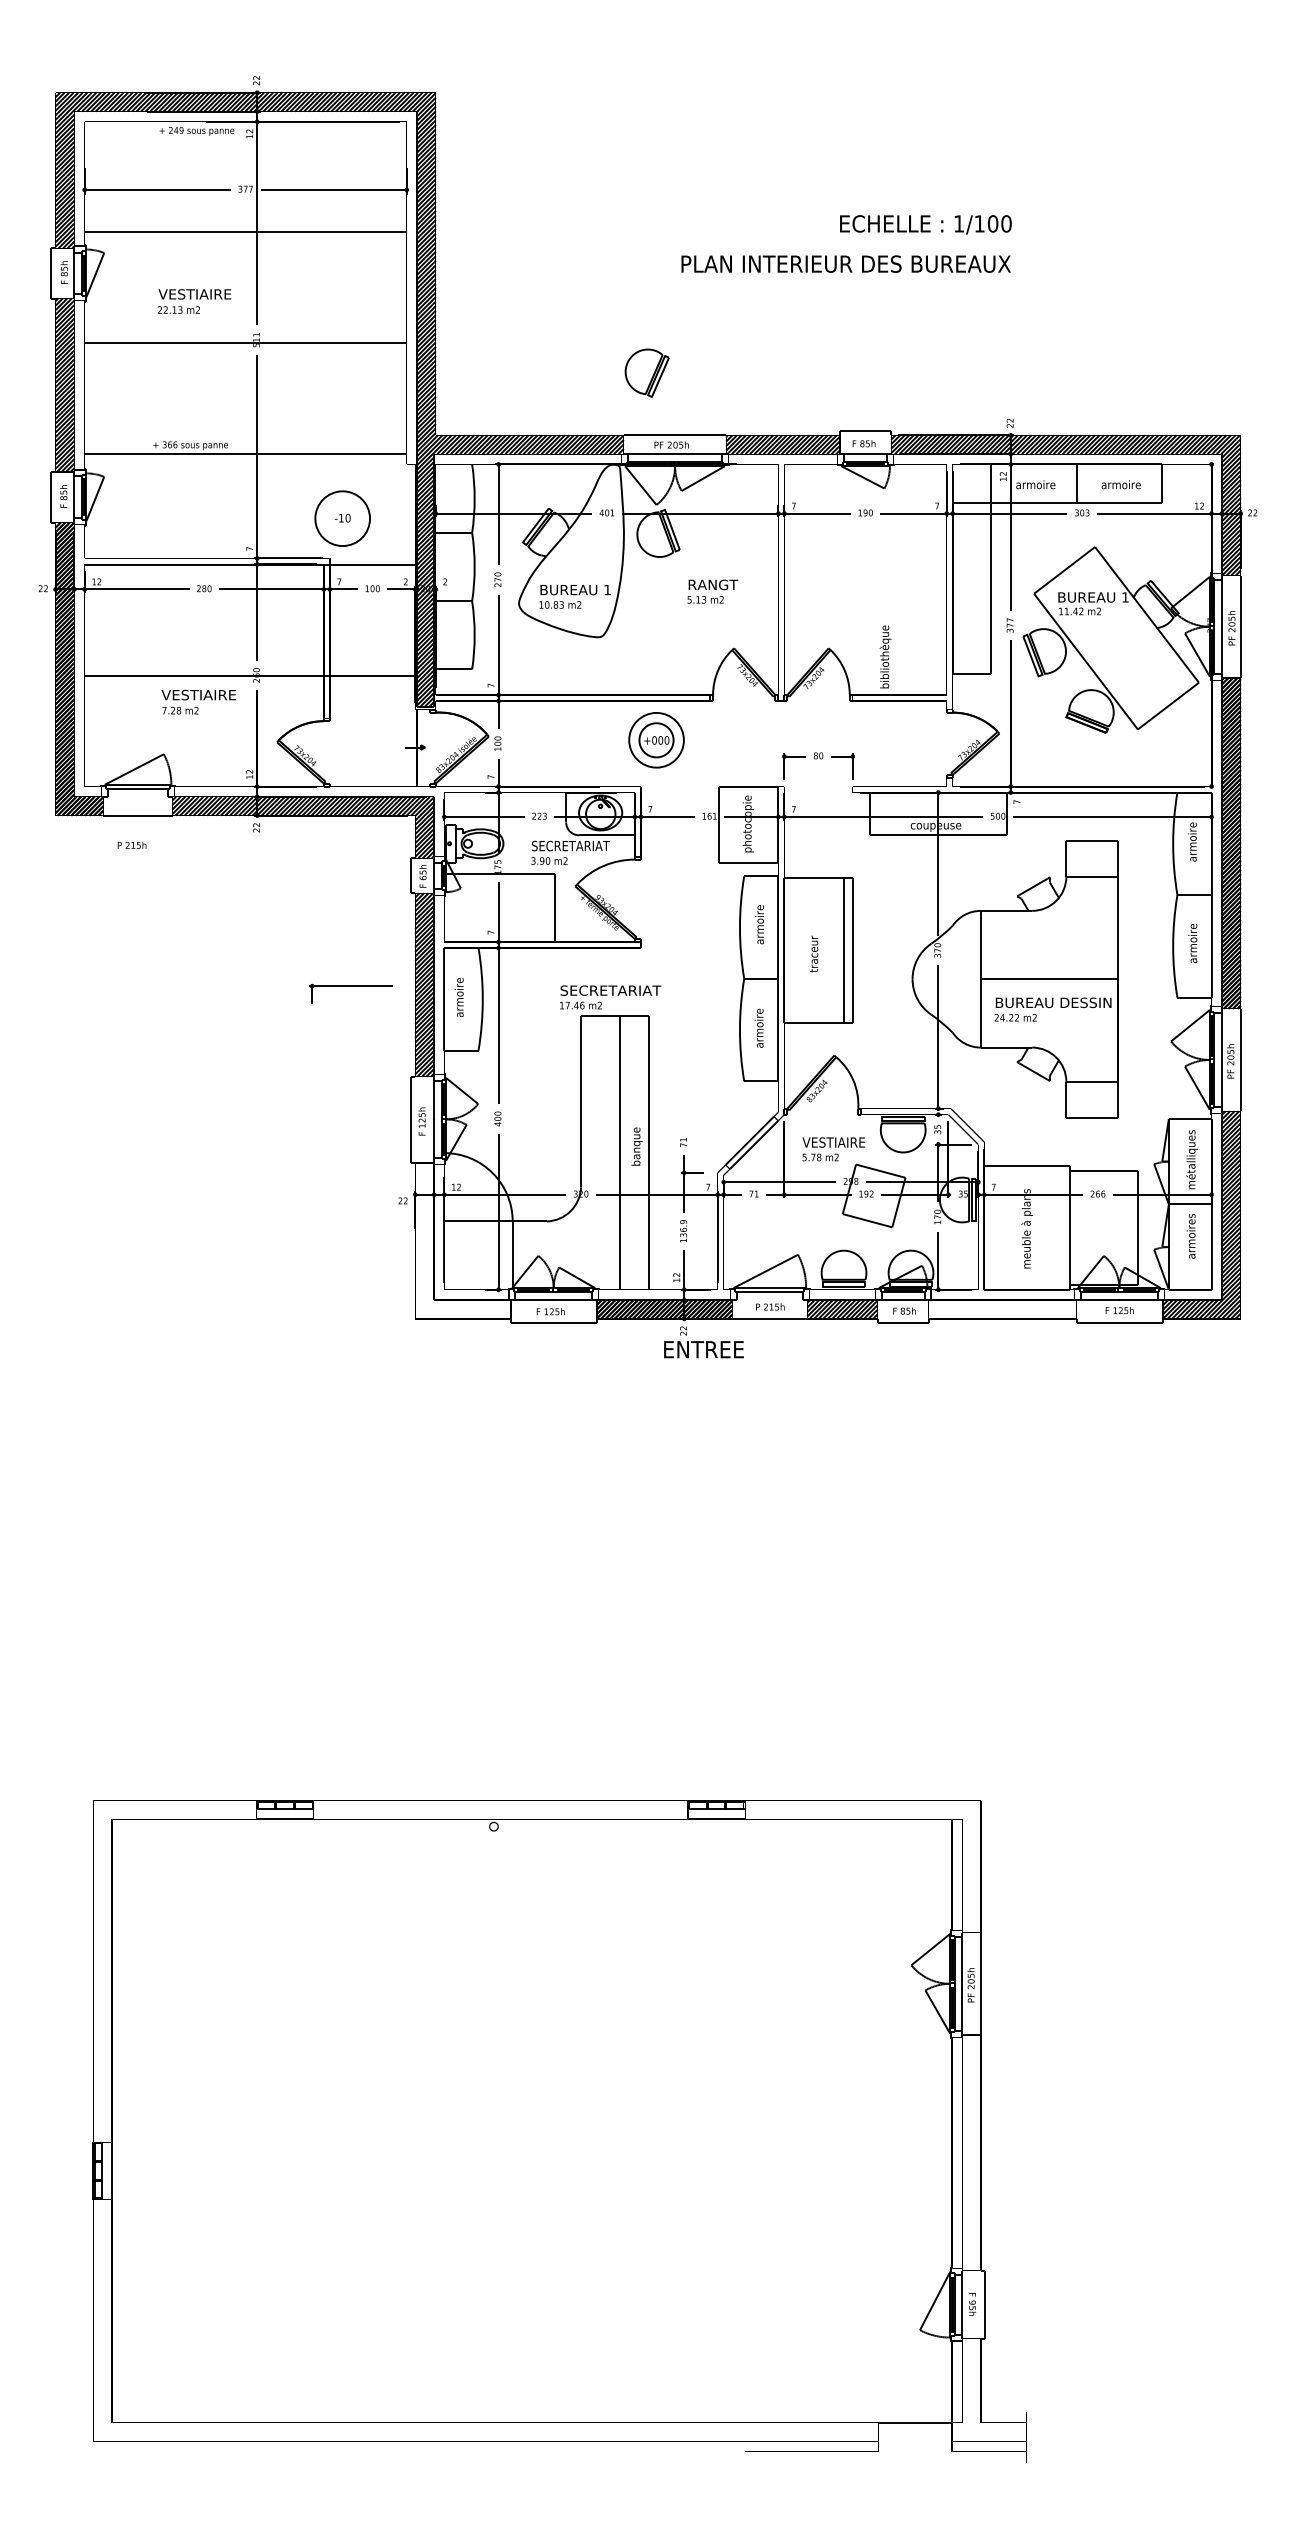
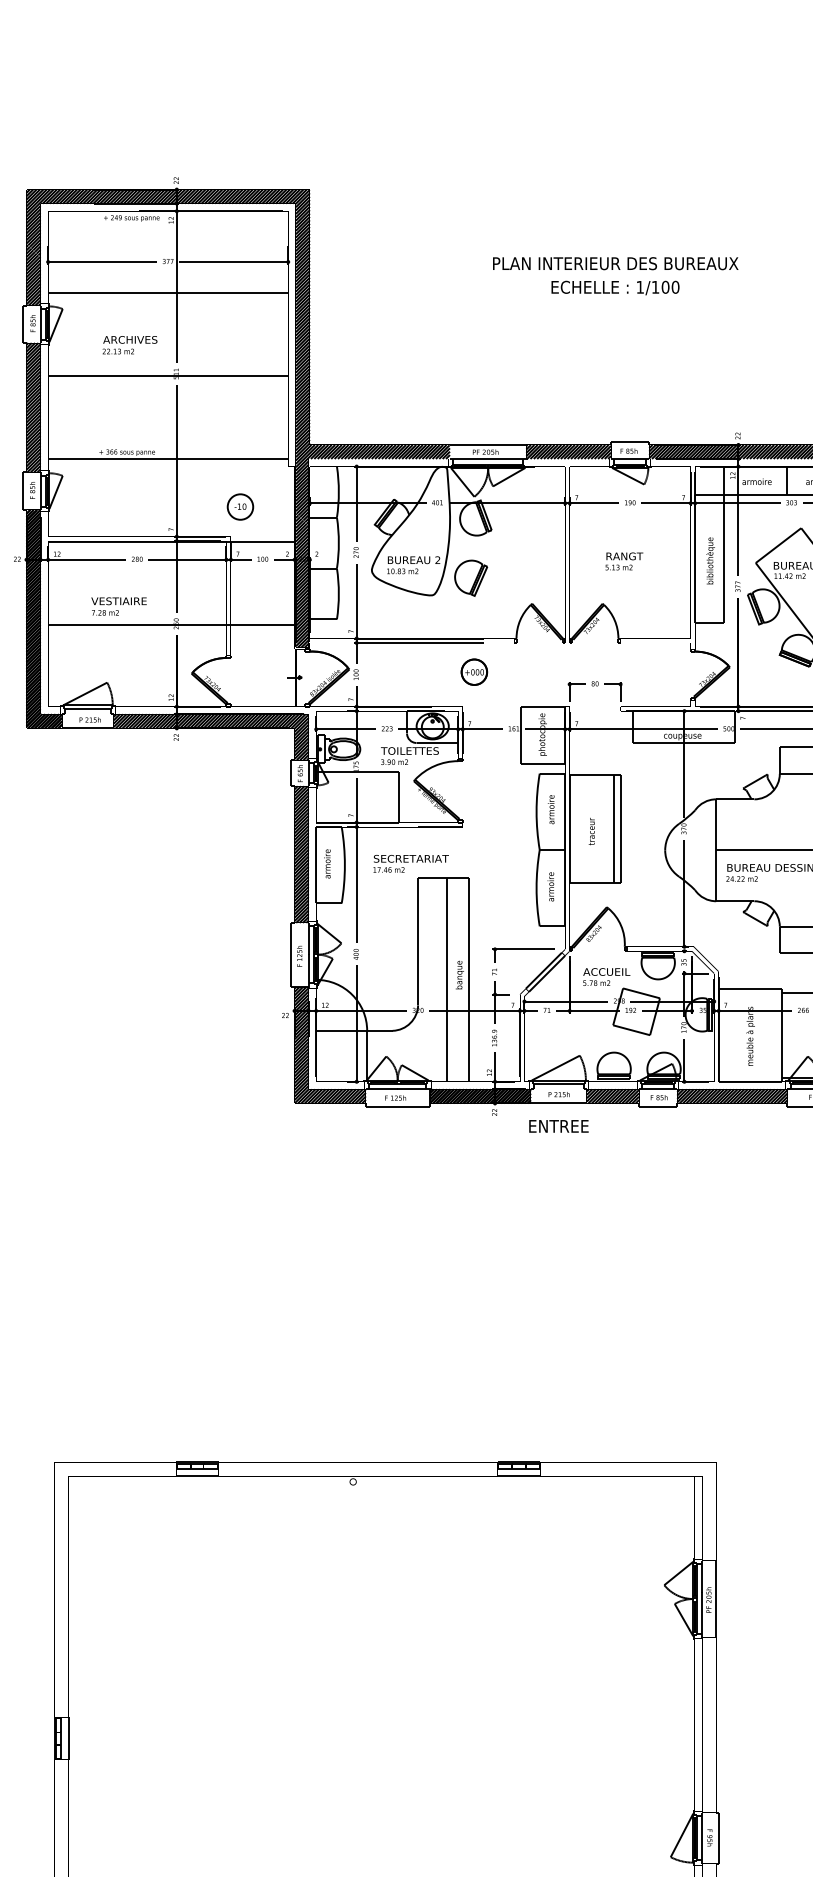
text: (925, 224) -> (615, 287), moved
text: (845, 263) -> (615, 263), moved
text: (194, 294) -> (130, 339), VESTIAIRE -> ARCHIVES
part: (646, 372) -> (470, 577), moved
circle: (342, 518) -> (240, 506), size x0.62
text: (607, 589) -> (437, 559), 1 -> 2
text: (712, 591) -> (624, 561), moved
text: (885, 656) -> (710, 560), moved
text: (198, 701) -> (118, 606), moved
circle: (656, 740) -> (474, 672), size x0.62
text: (131, 844) -> (89, 719), moved
text: (570, 845) -> (410, 750), SECRETARIAT -> TOILETTES
part: (350, 986) -> (523, 949), moved
text: (610, 997) -> (411, 863), moved
text: (833, 1142) -> (606, 971), VESTIAIRE -> ACCUEIL
hatch: (462, 1240) -> (329, 1045), added
hatch: (1002, 1309) -> (732, 1096), added
text: (703, 1349) -> (558, 1126), moved

